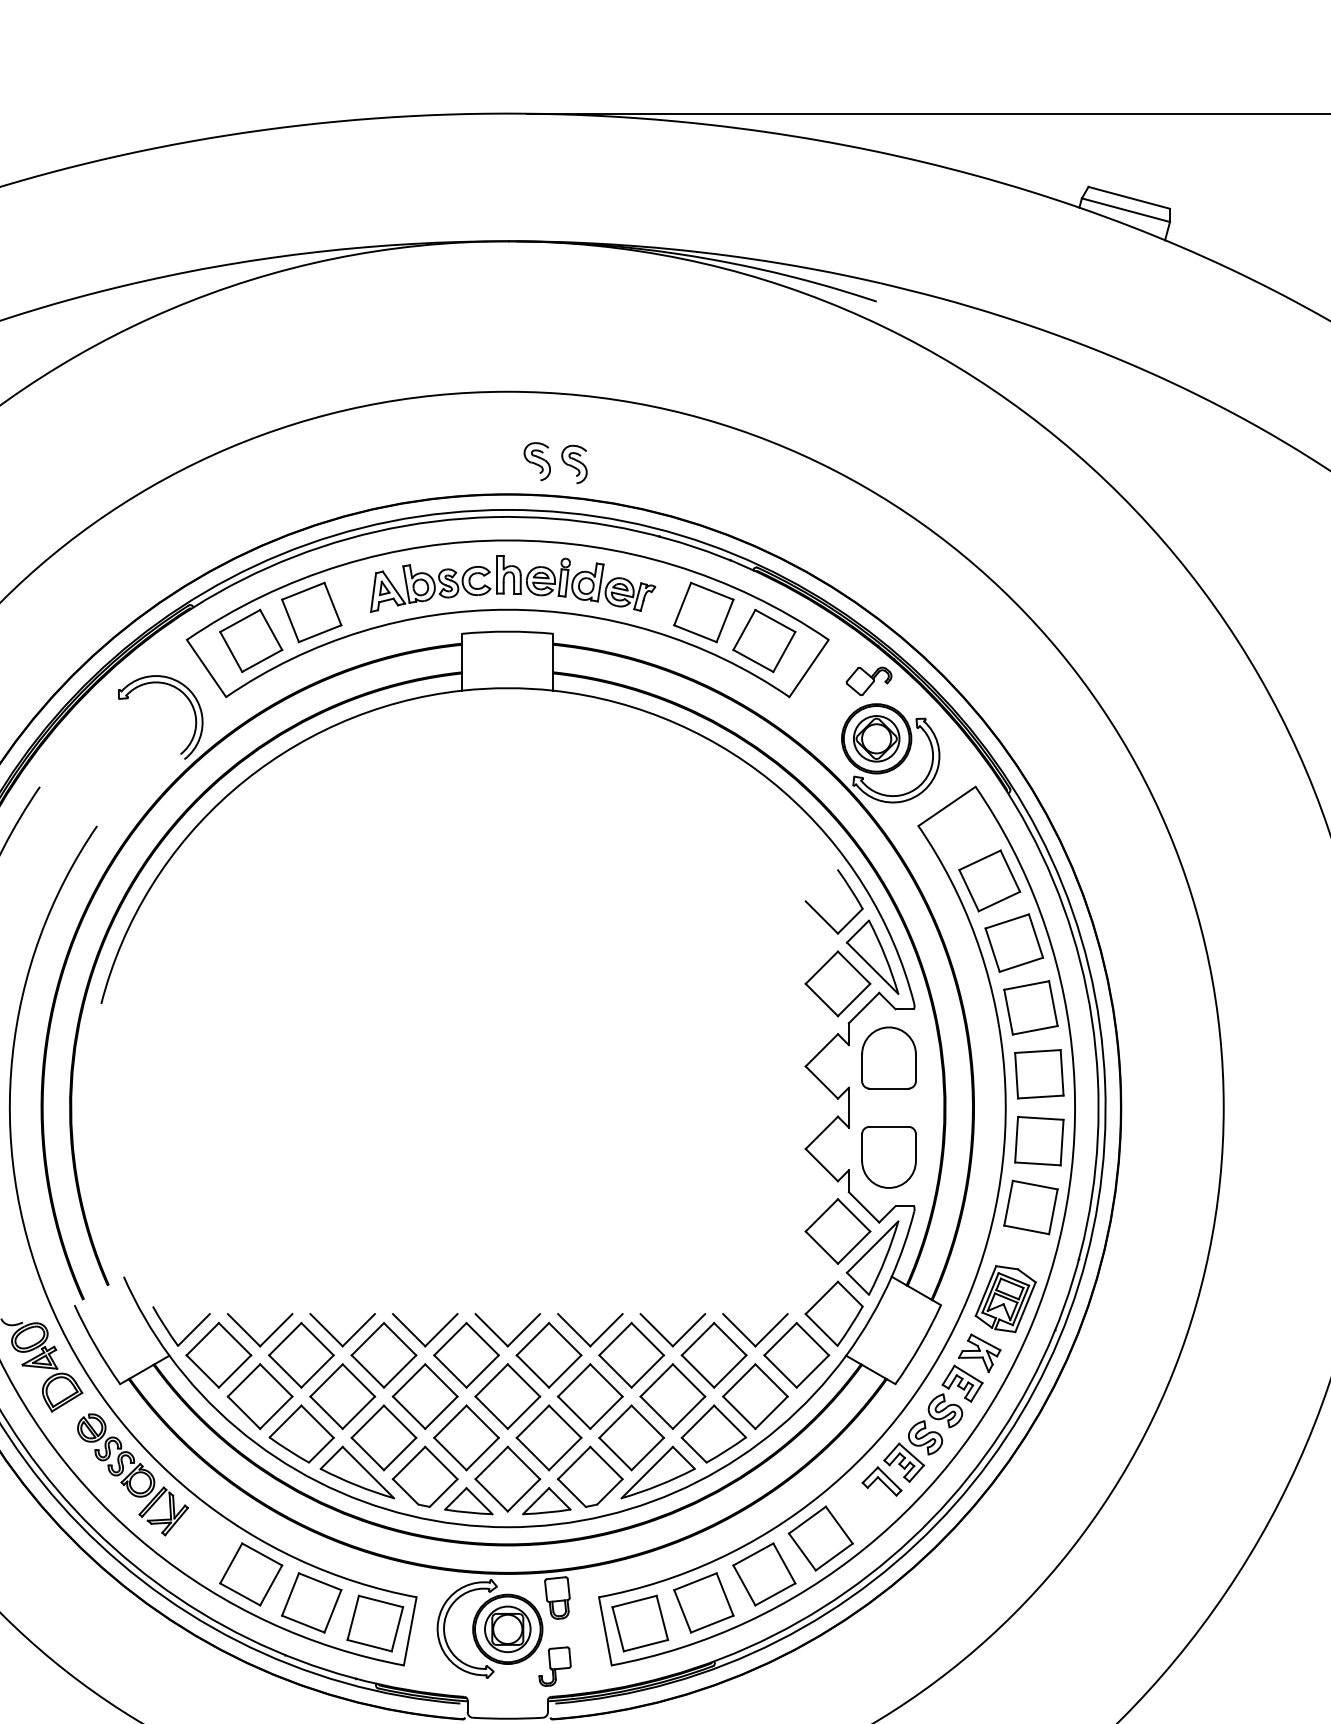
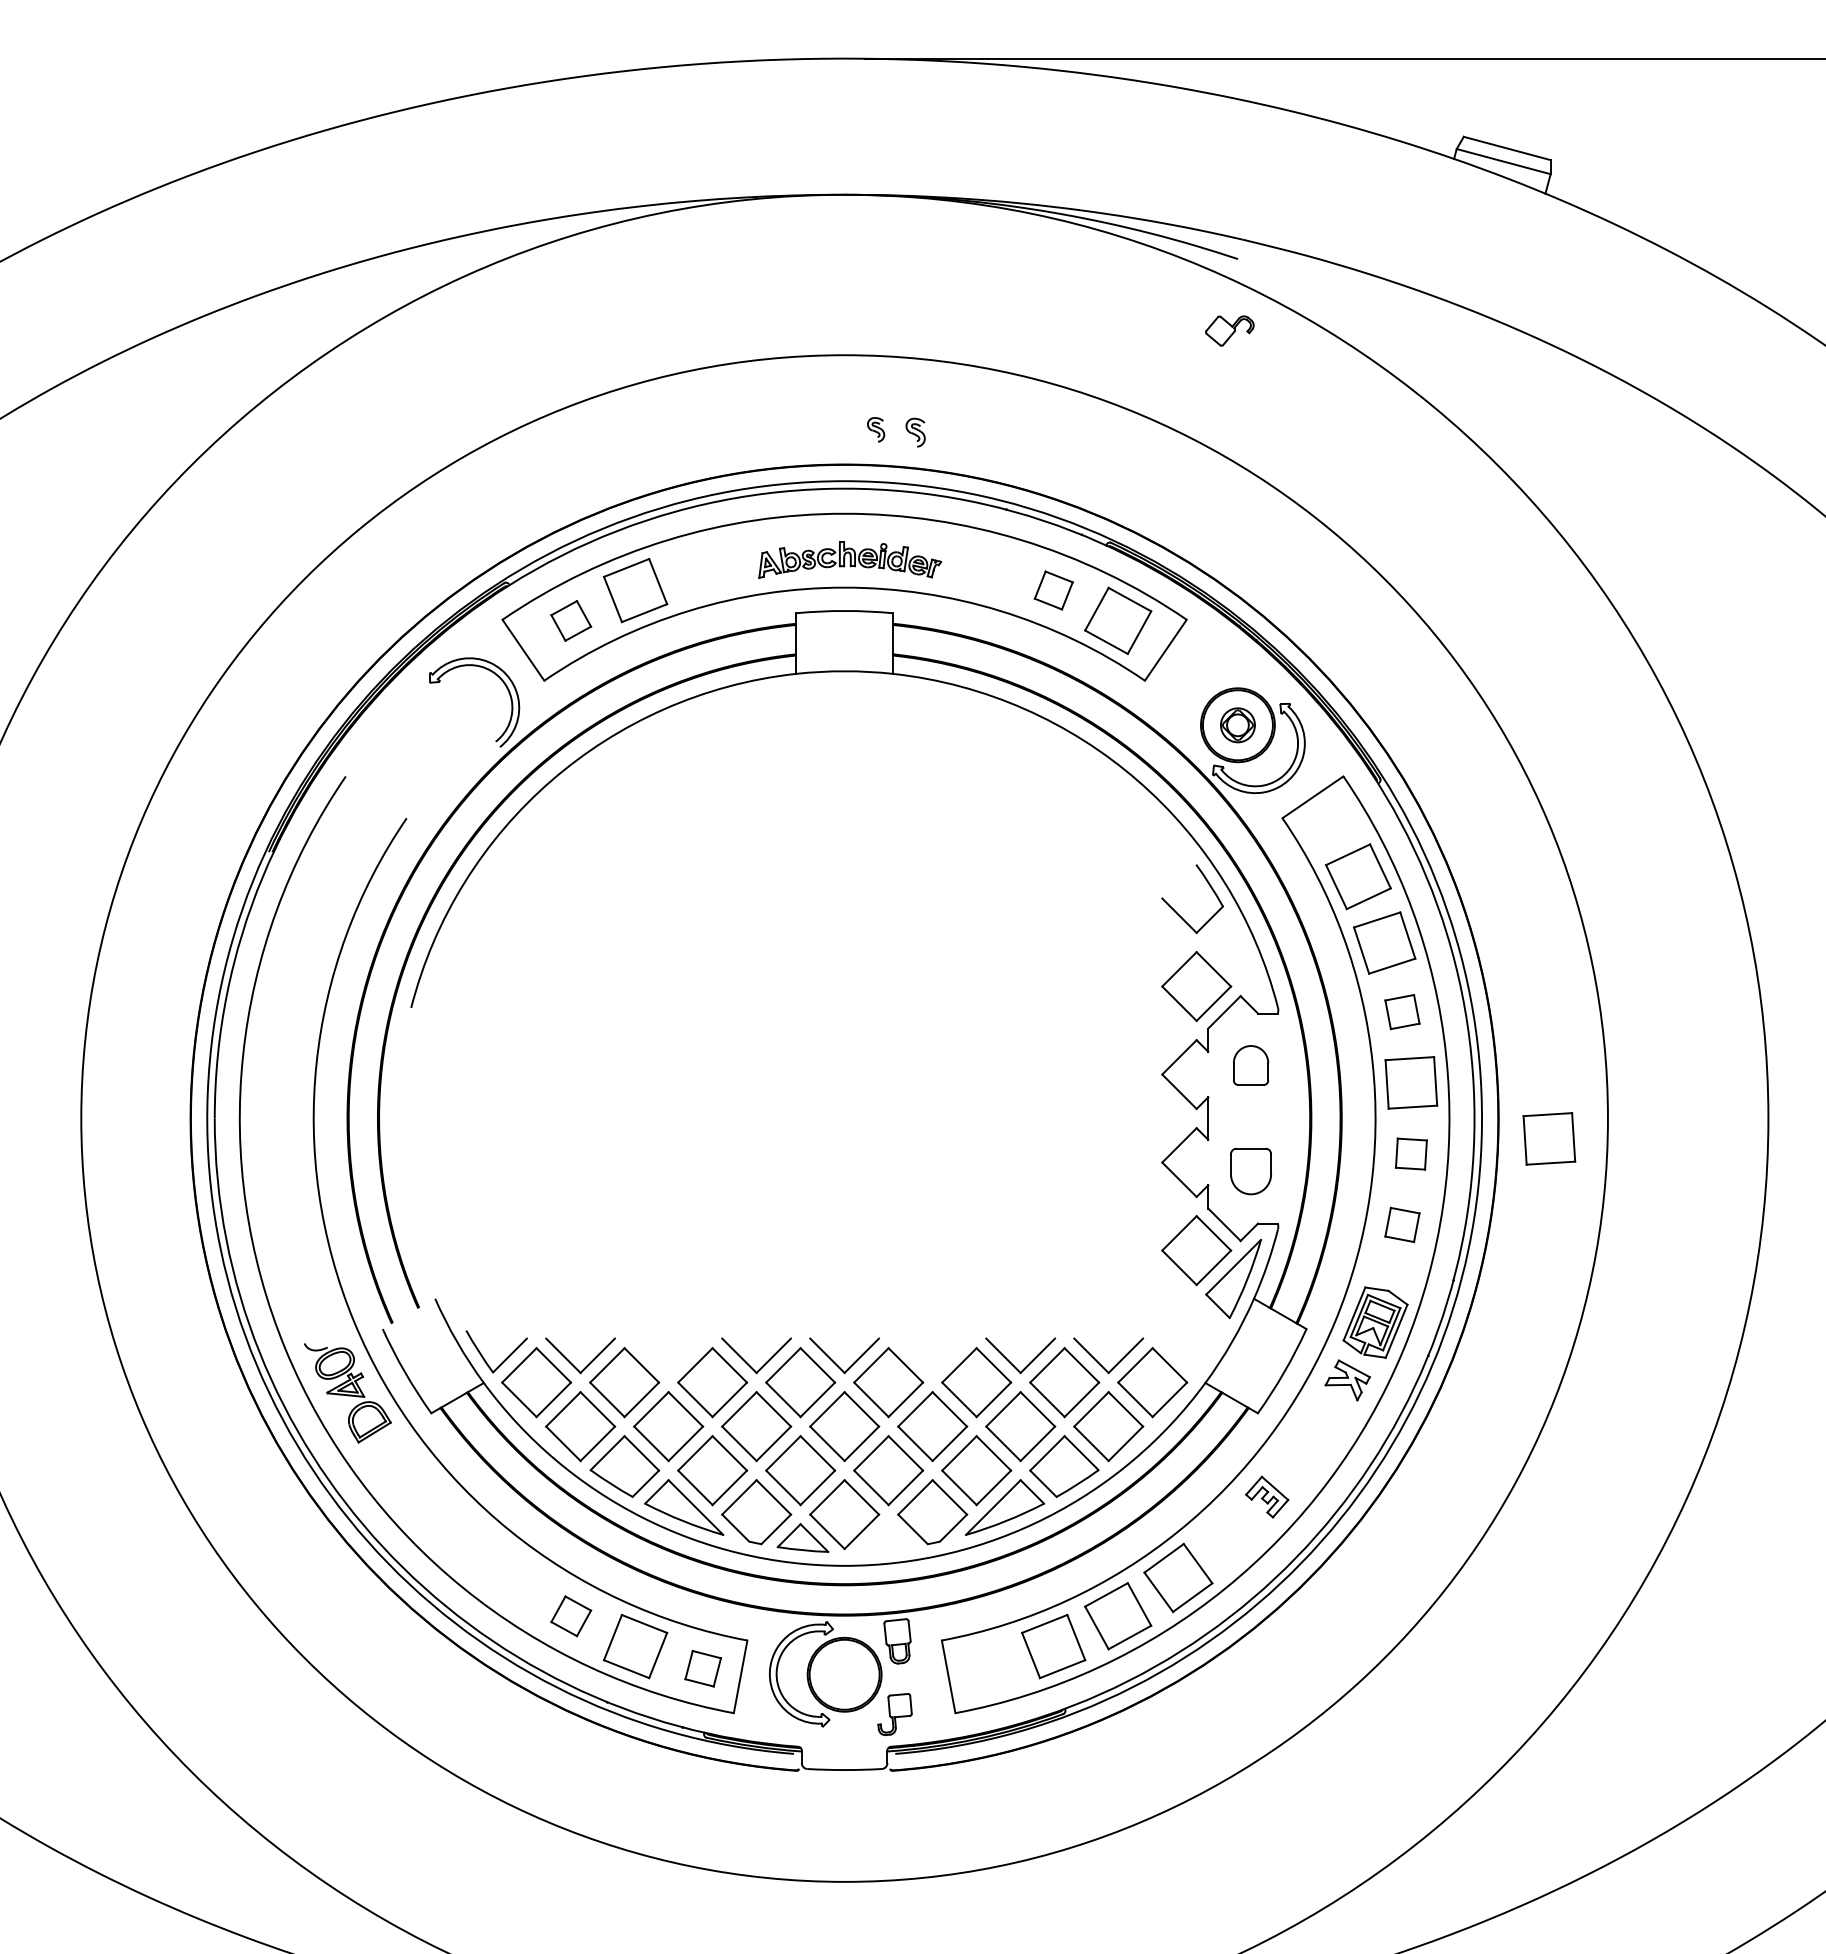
part: (536, 461) -> (875, 429), size x0.6
part: (574, 464) -> (915, 432), size x0.7
part: (512, 583) -> (849, 559), size x0.6
part: (703, 612) -> (1053, 590), size x0.6
part: (251, 640) -> (571, 620), size x0.6
part: (868, 680) -> (1229, 330), moved
part: (876, 739) -> (1237, 725), size x0.7
part: (872, 957) -> (1233, 958), removed
part: (1031, 1007) -> (1402, 1011), size x0.6
part: (888, 1057) -> (1250, 1065), size x0.6
part: (1168, 1126) -> (1549, 1138), added
part: (1039, 1140) -> (1411, 1153), size x0.6
part: (888, 1157) -> (1250, 1171), size x0.7
part: (1031, 1207) -> (1402, 1224), size x0.6
part: (834, 1313) -> (1192, 1338), removed
part: (335, 1337) -> (660, 1363), removed
part: (582, 1337) -> (924, 1363), removed
part: (945, 1409) -> (1311, 1440), removed
part: (132, 1474) -> (444, 1509), removed
part: (881, 1481) -> (1243, 1517), removed
part: (547, 1500) -> (886, 1537), removed
part: (251, 1574) -> (571, 1616), size x0.6
part: (374, 1623) -> (702, 1668), size x0.6
part: (639, 1623) -> (985, 1668), removed
part: (507, 1629) -> (844, 1674), removed

